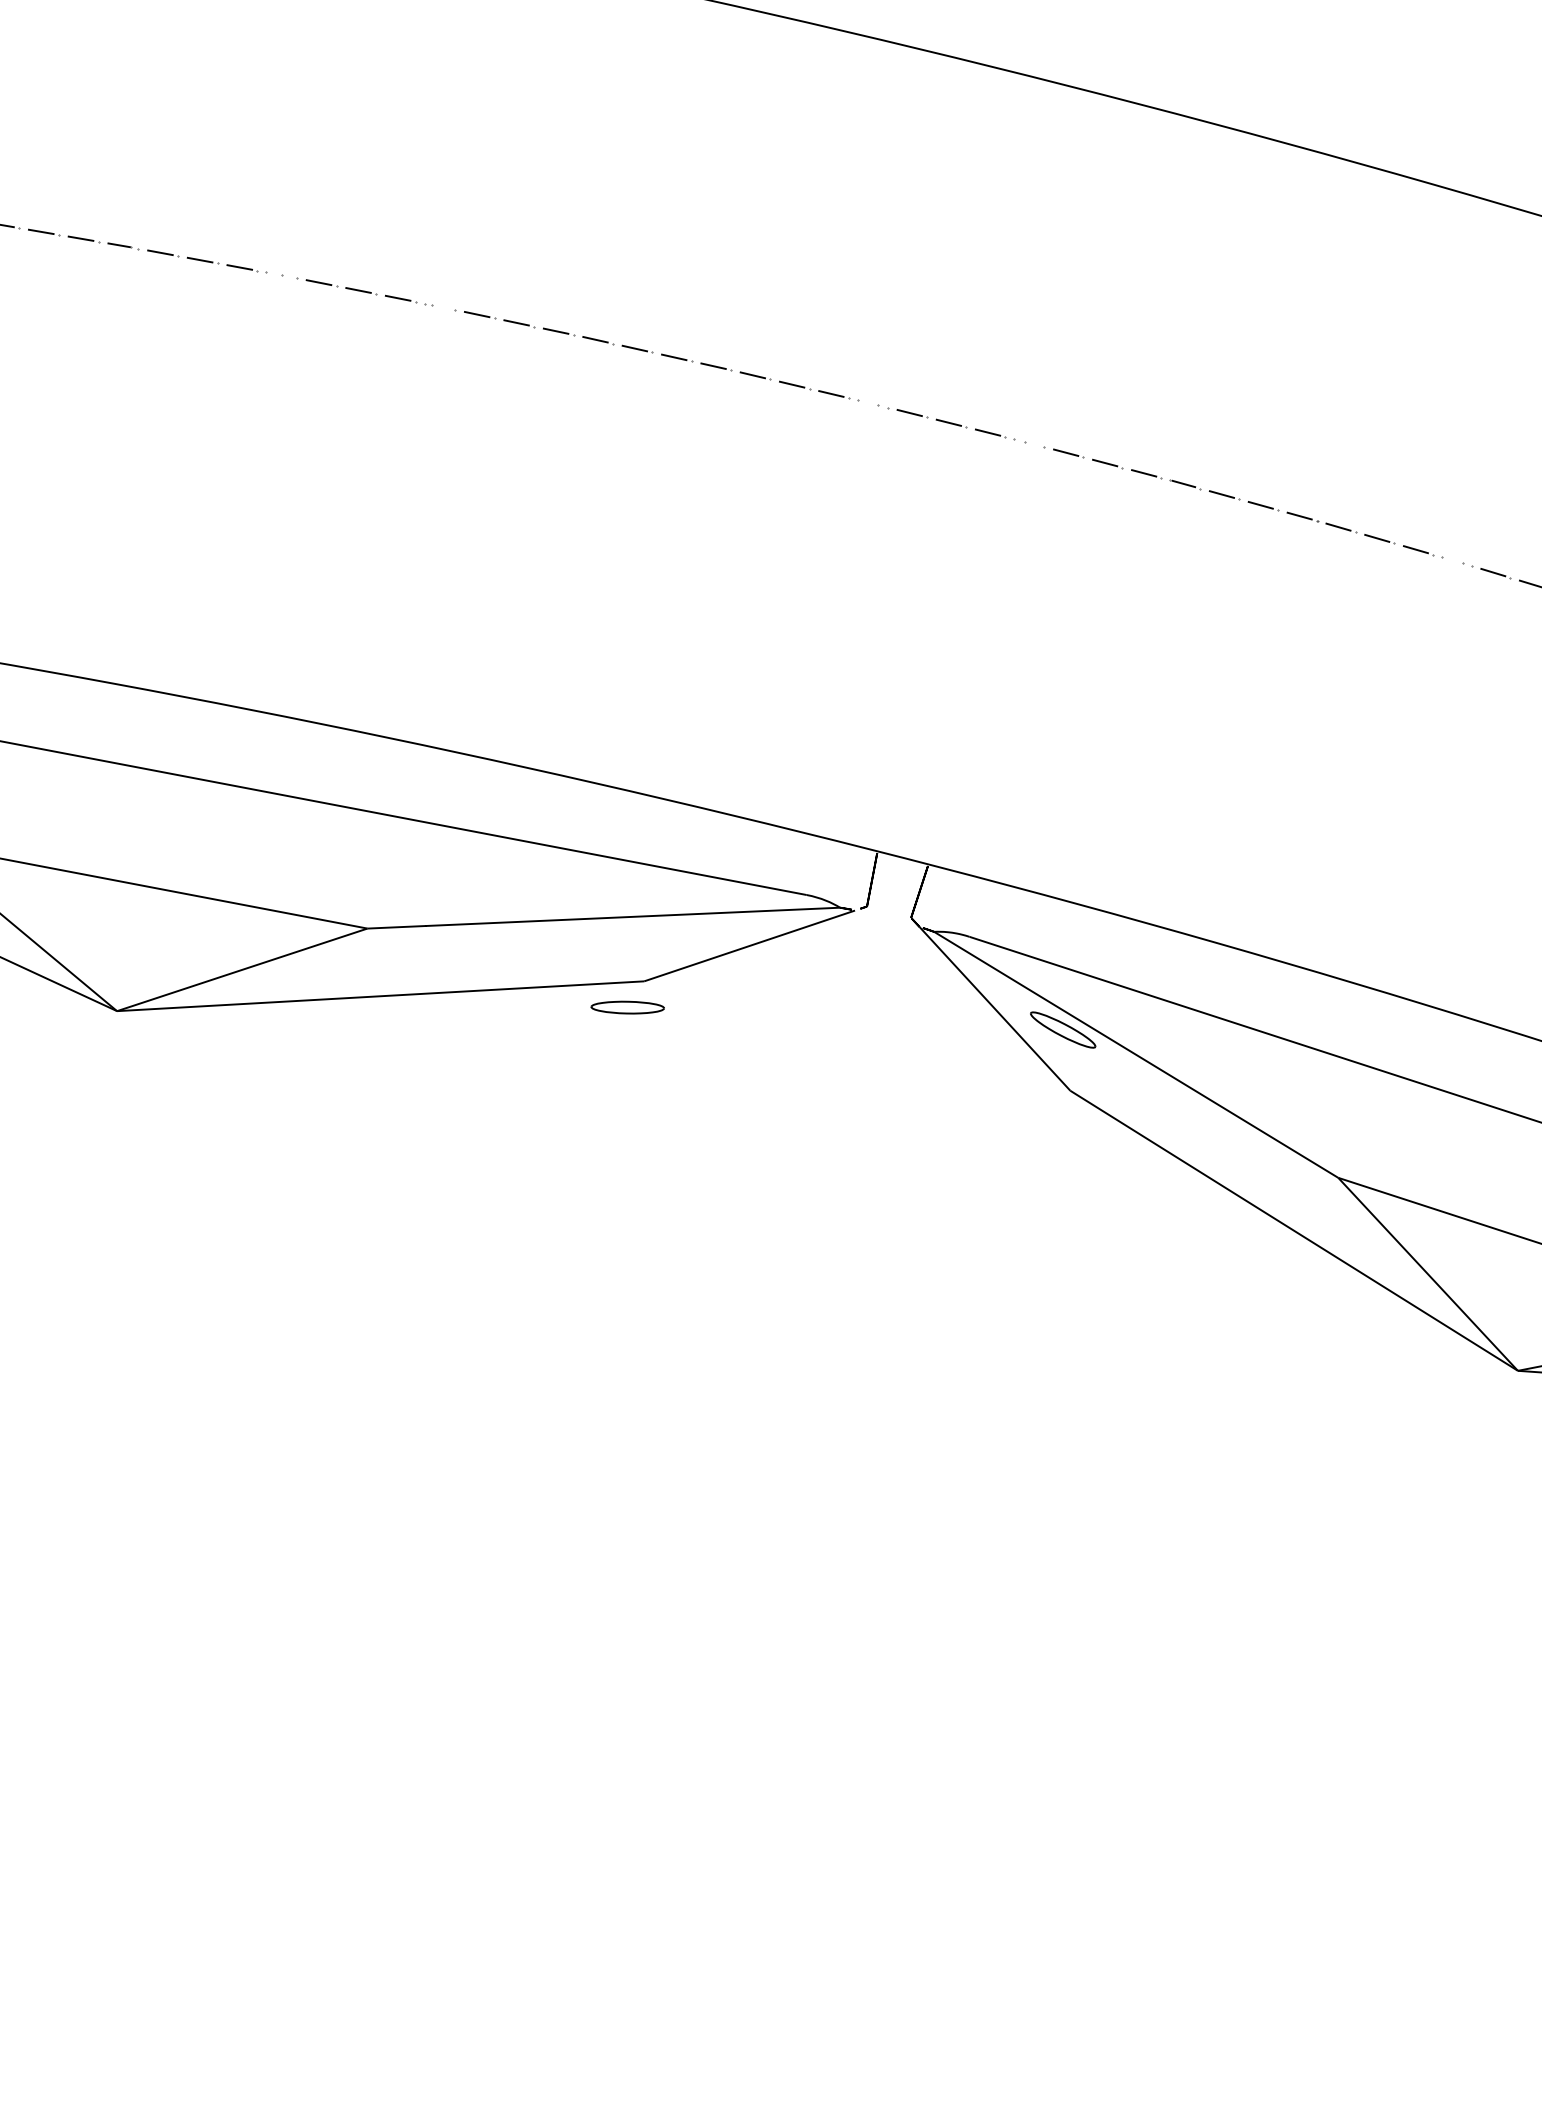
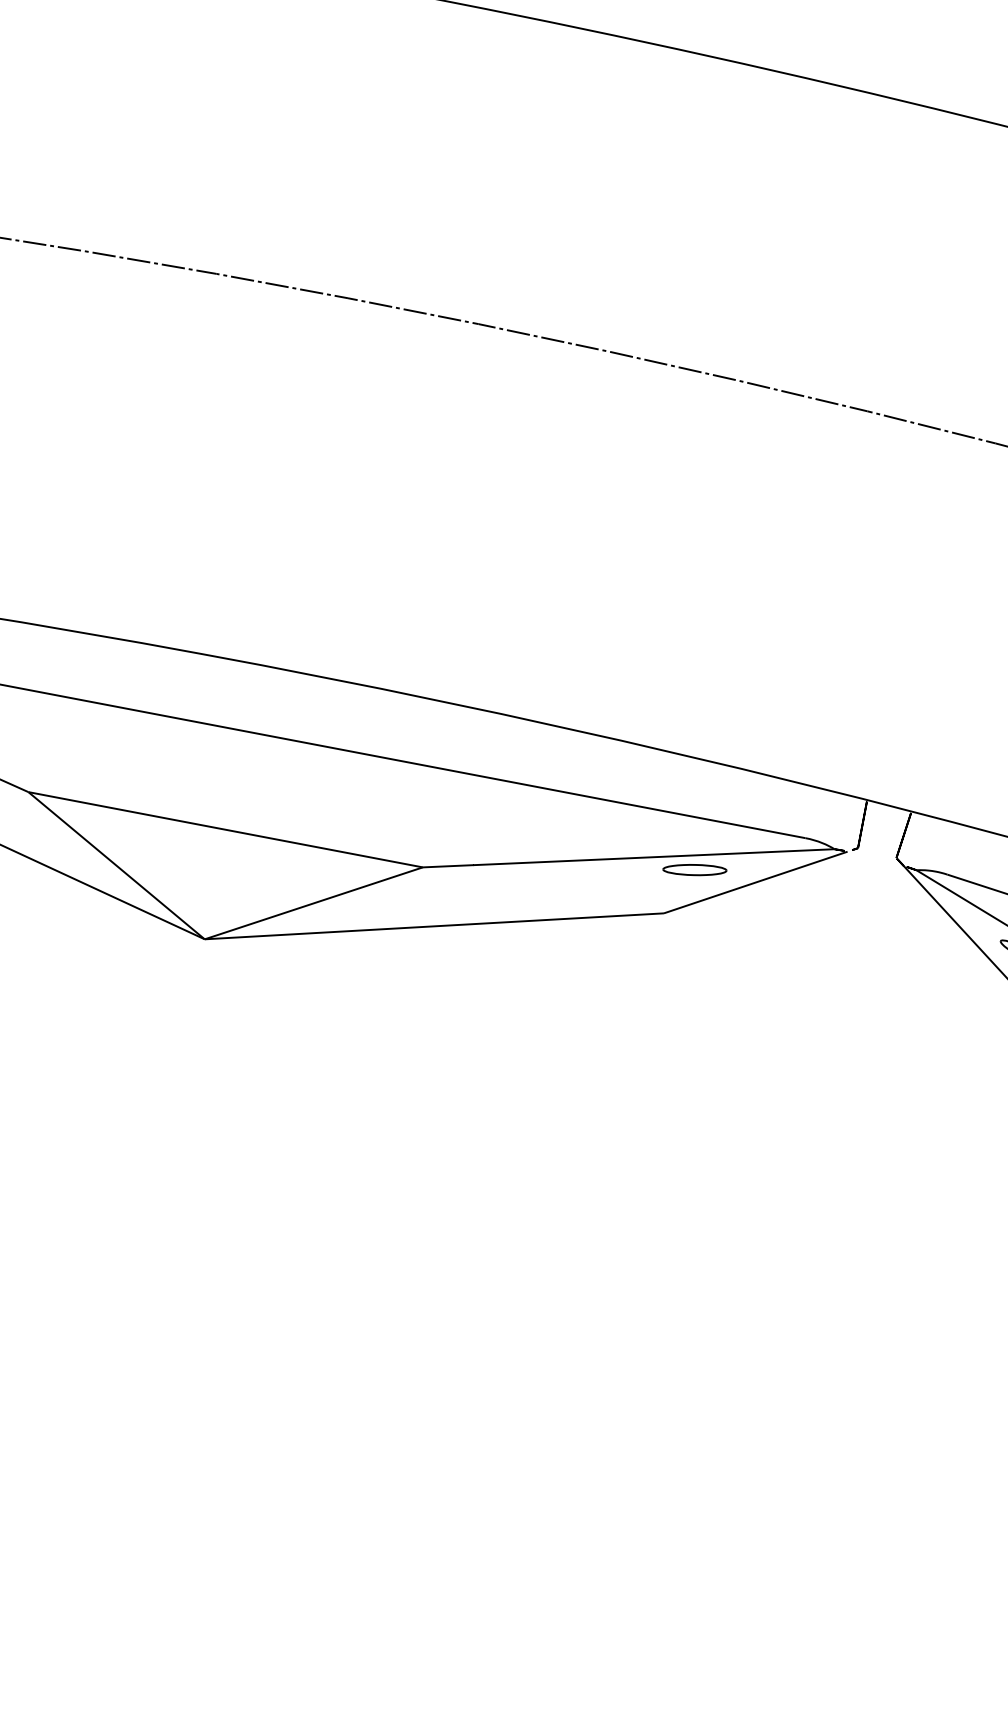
part: (627, 1007) -> (694, 869), moved

